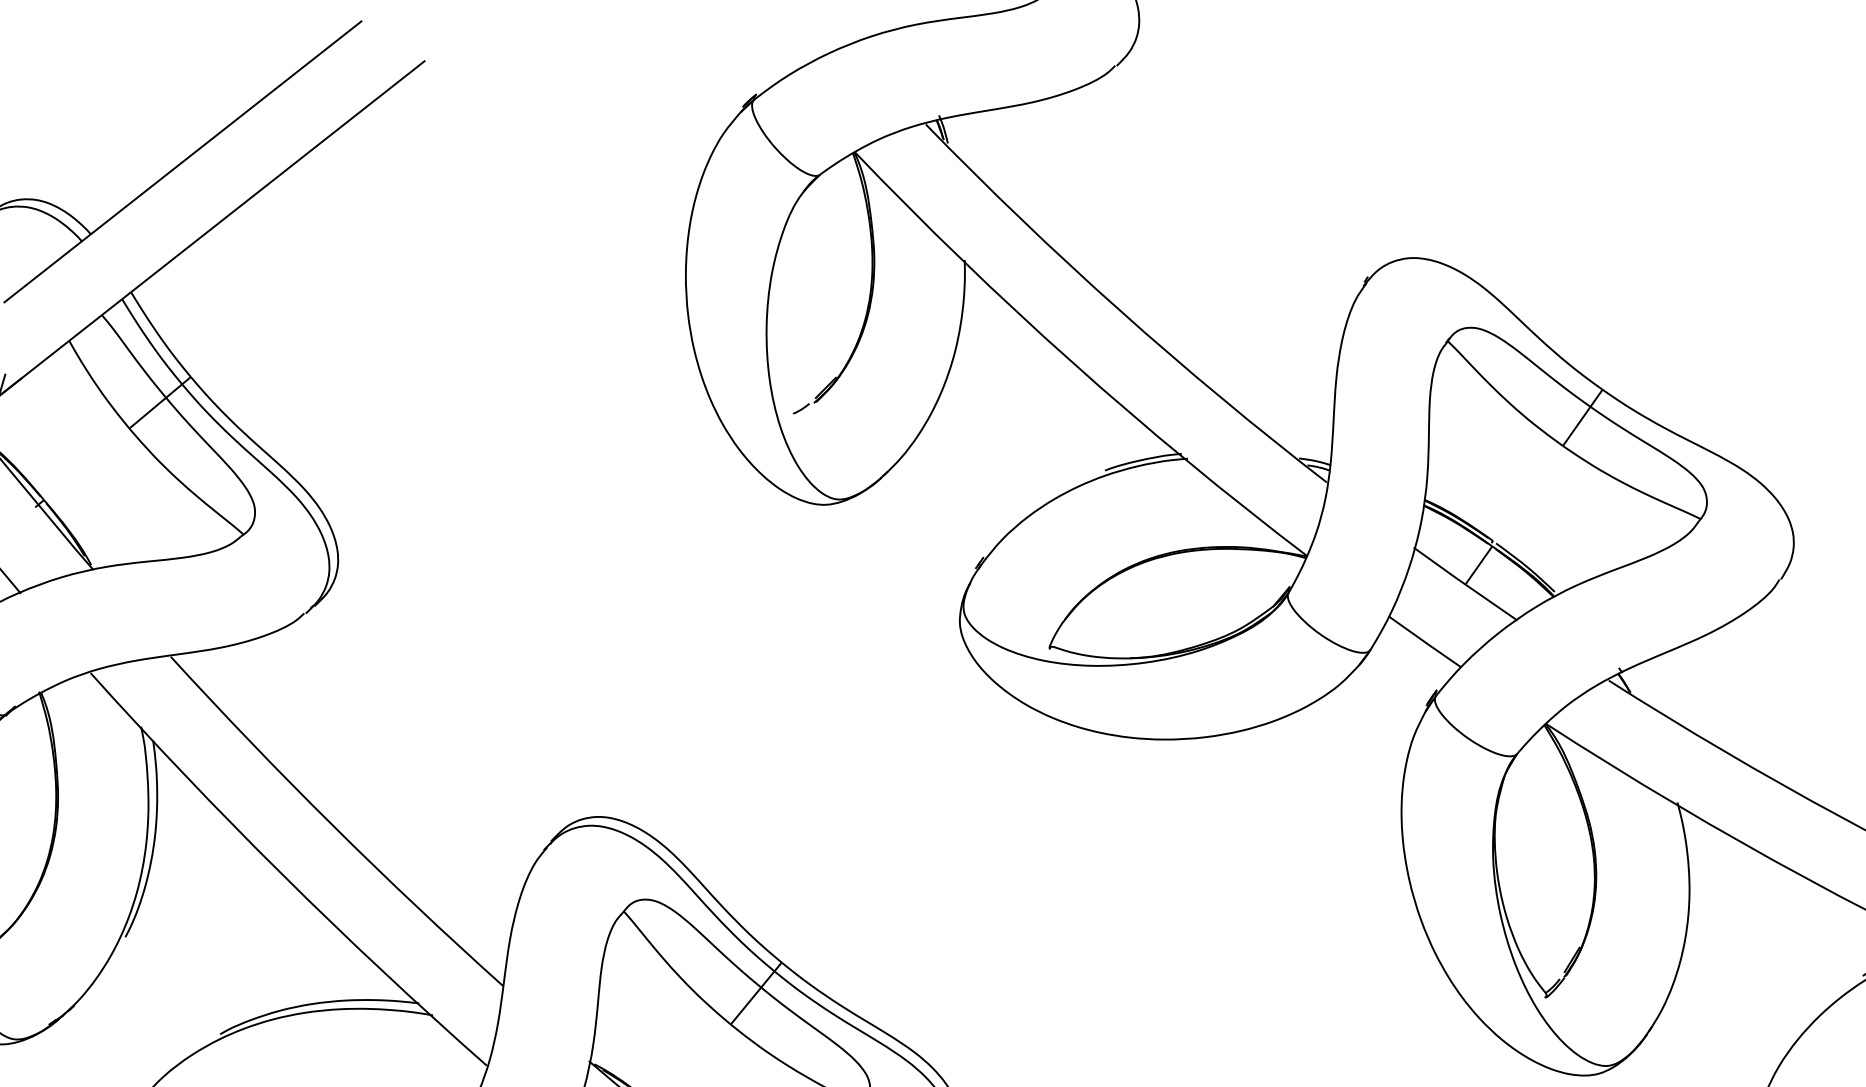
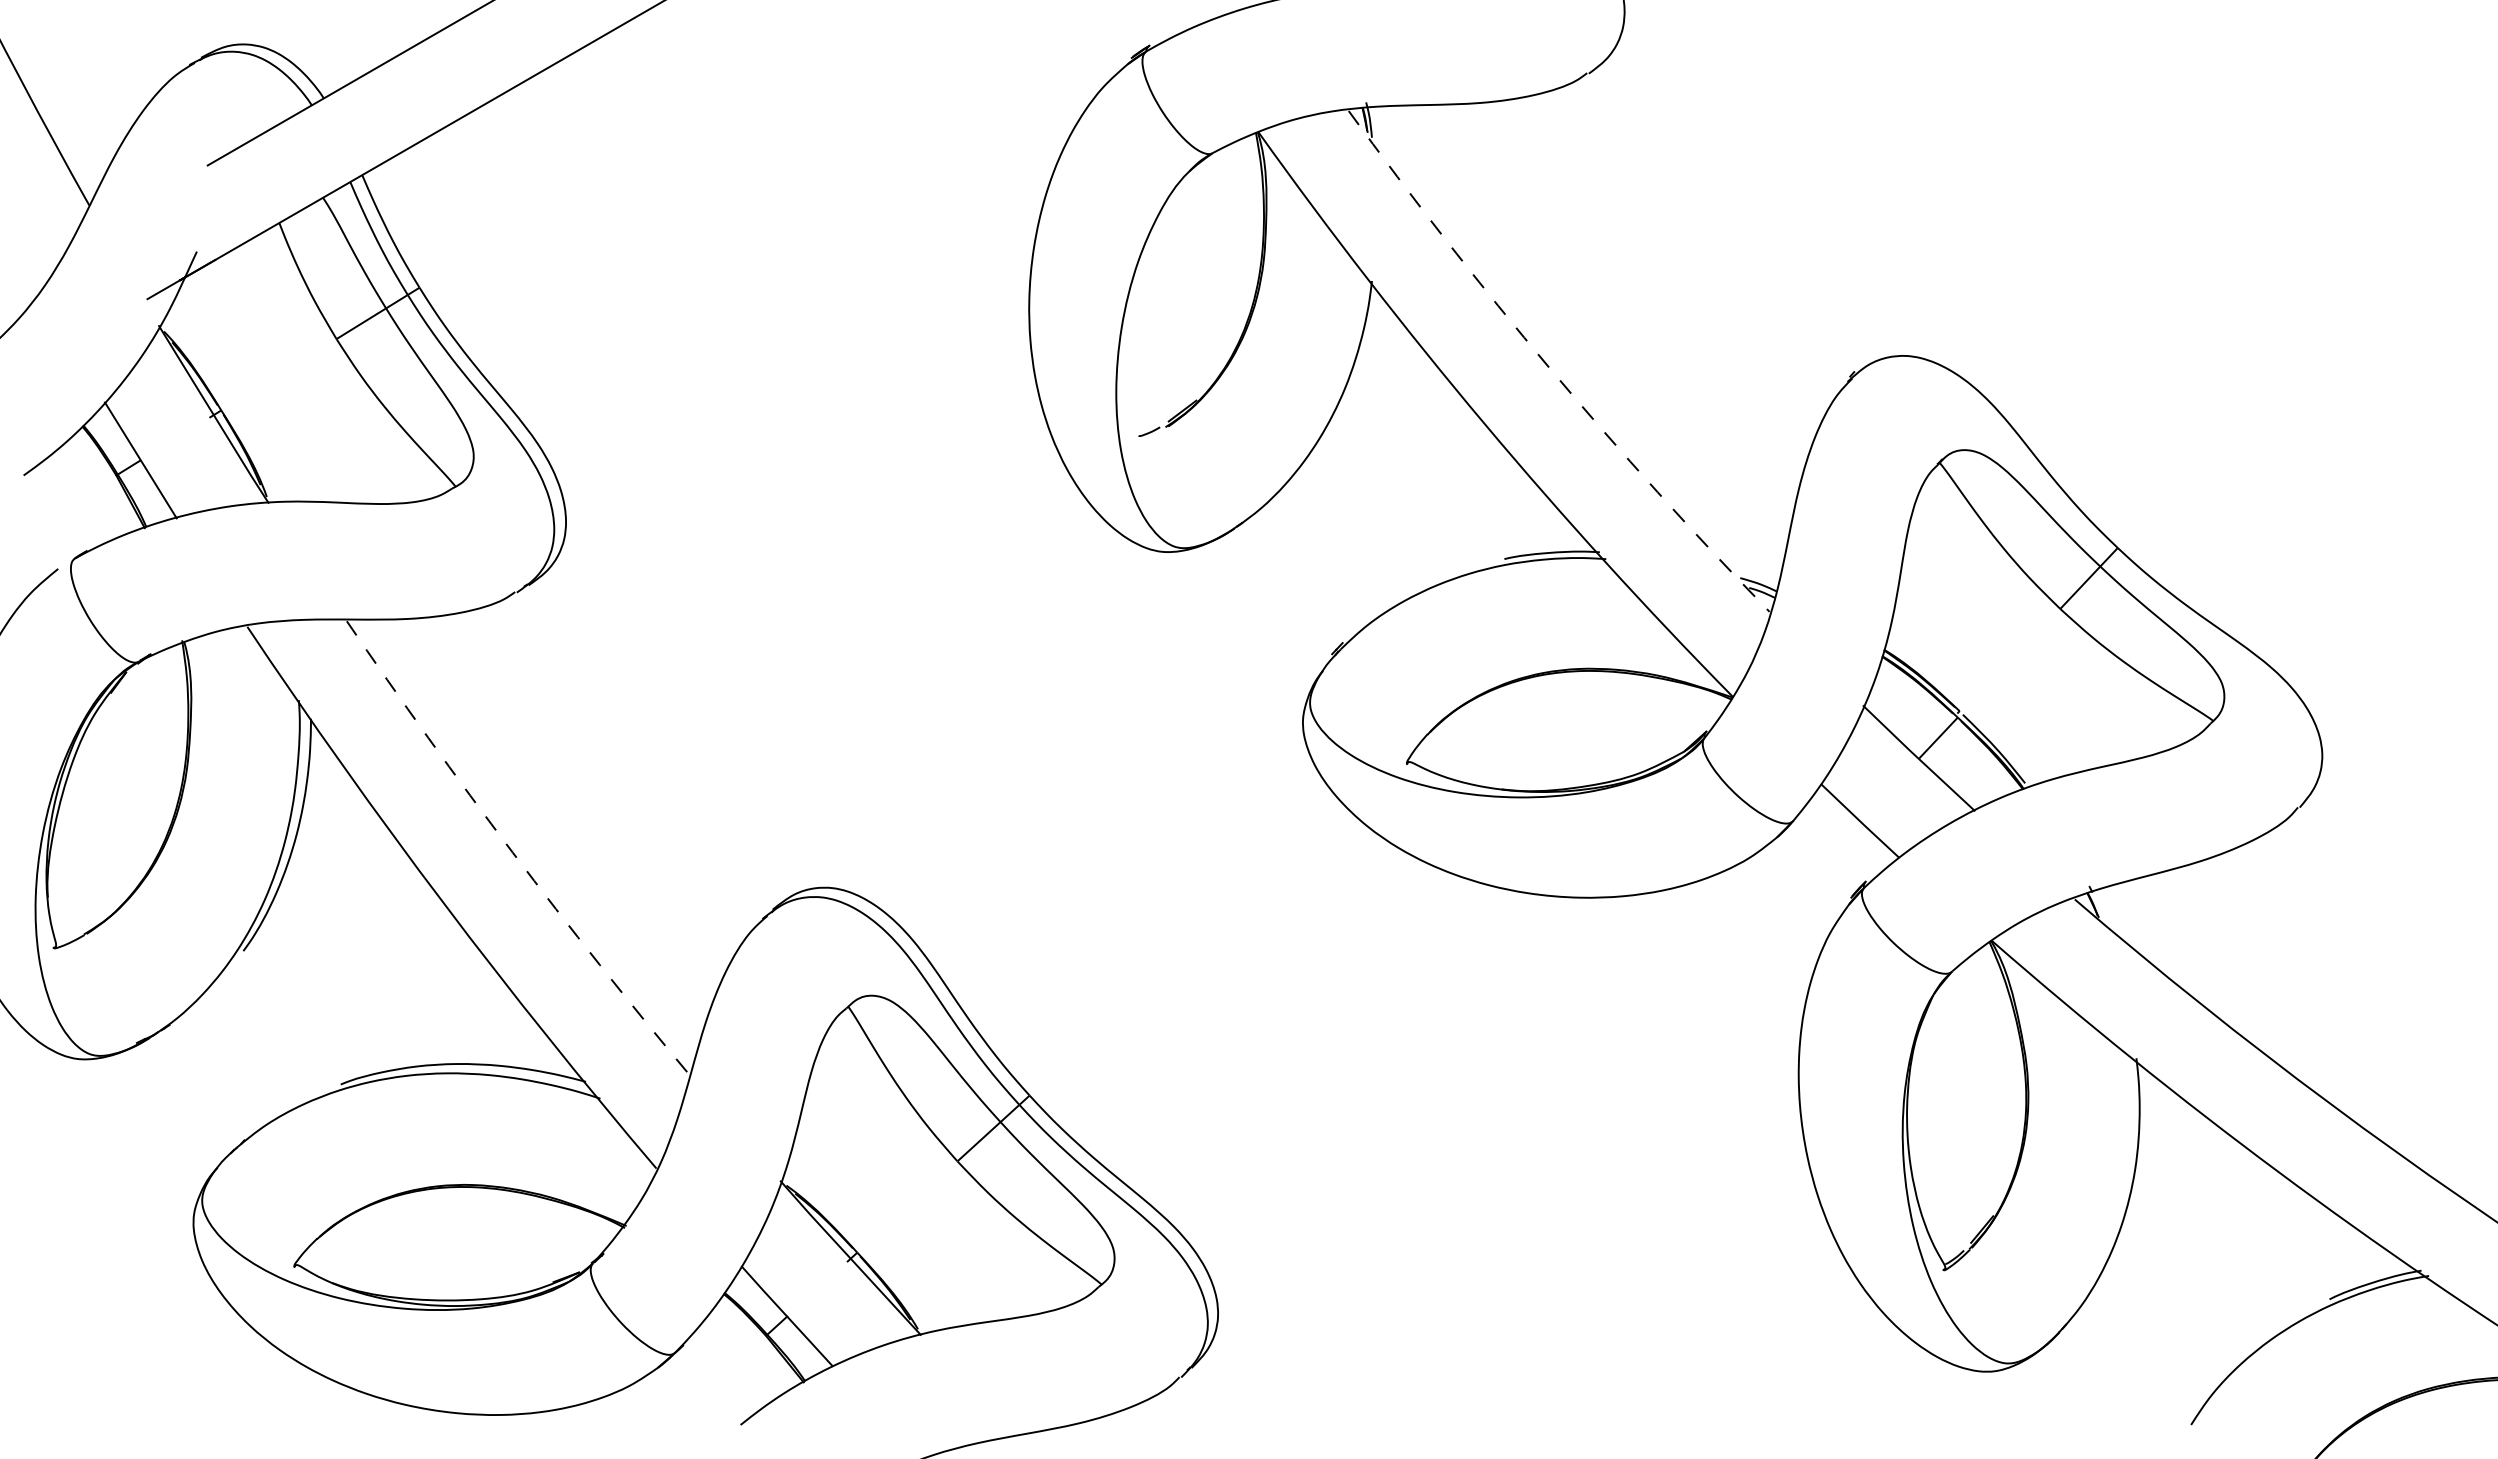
arc: (1120, 310) -> (1550, 368), solid -> dashed
arc: (332, 825) -> (512, 852), solid -> dashed

